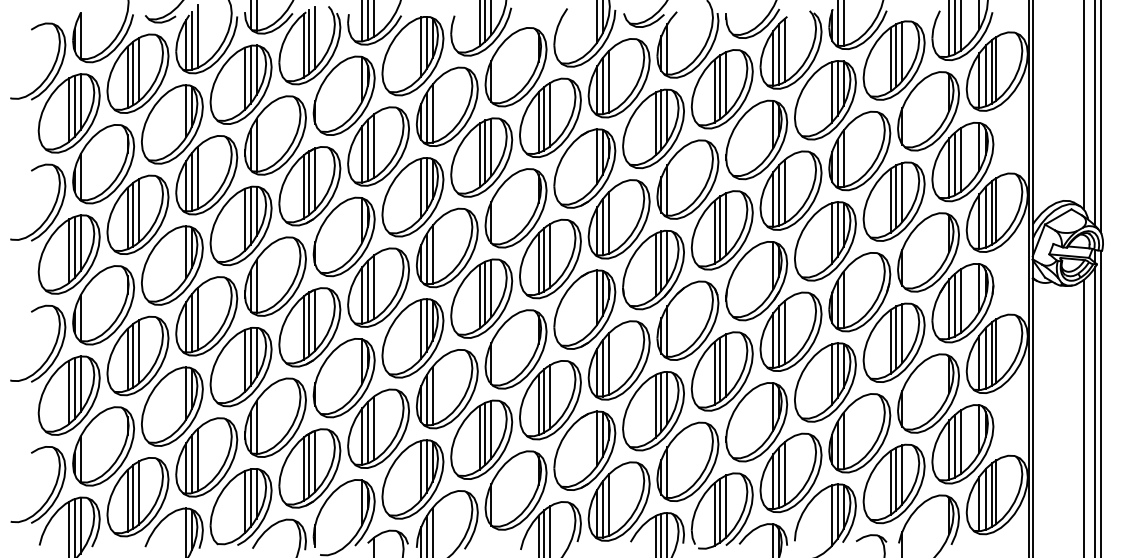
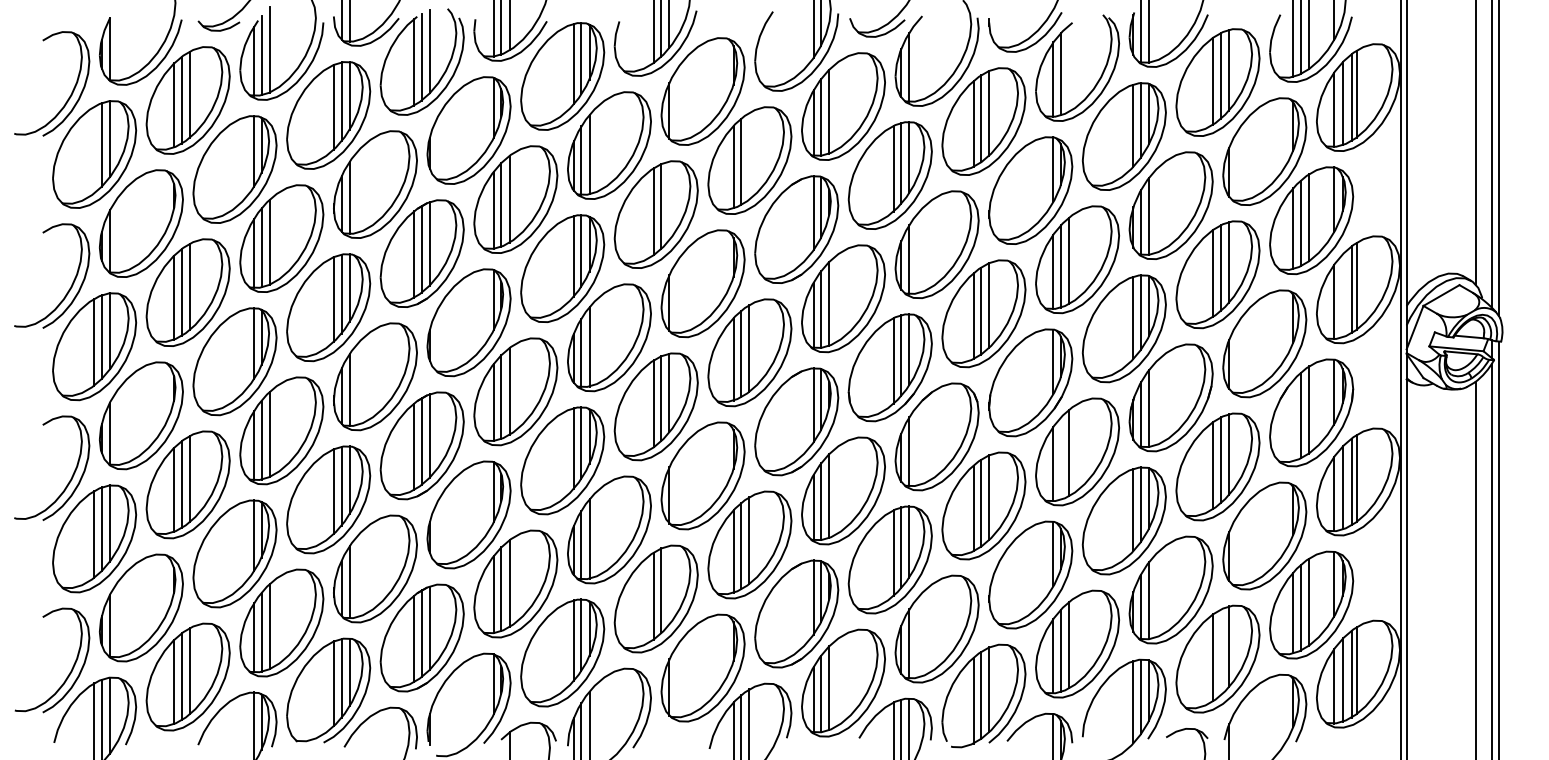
line: (785, 50) -> (1069, 68), removed
line: (69, 109) -> (94, 149), removed
line: (550, 114) -> (749, 155), removed
line: (491, 147) -> (669, 200), removed
line: (985, 216) -> (1342, 295), removed
line: (949, 308) -> (1293, 420), removed
line: (779, 336) -> (1061, 458), removed
line: (491, 429) -> (669, 584), removed
line: (895, 479) -> (1220, 652), removed

